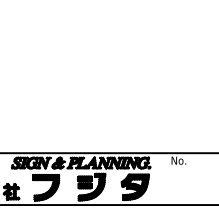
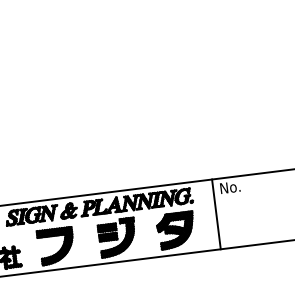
line: (166, 179) -> (216, 214), added

